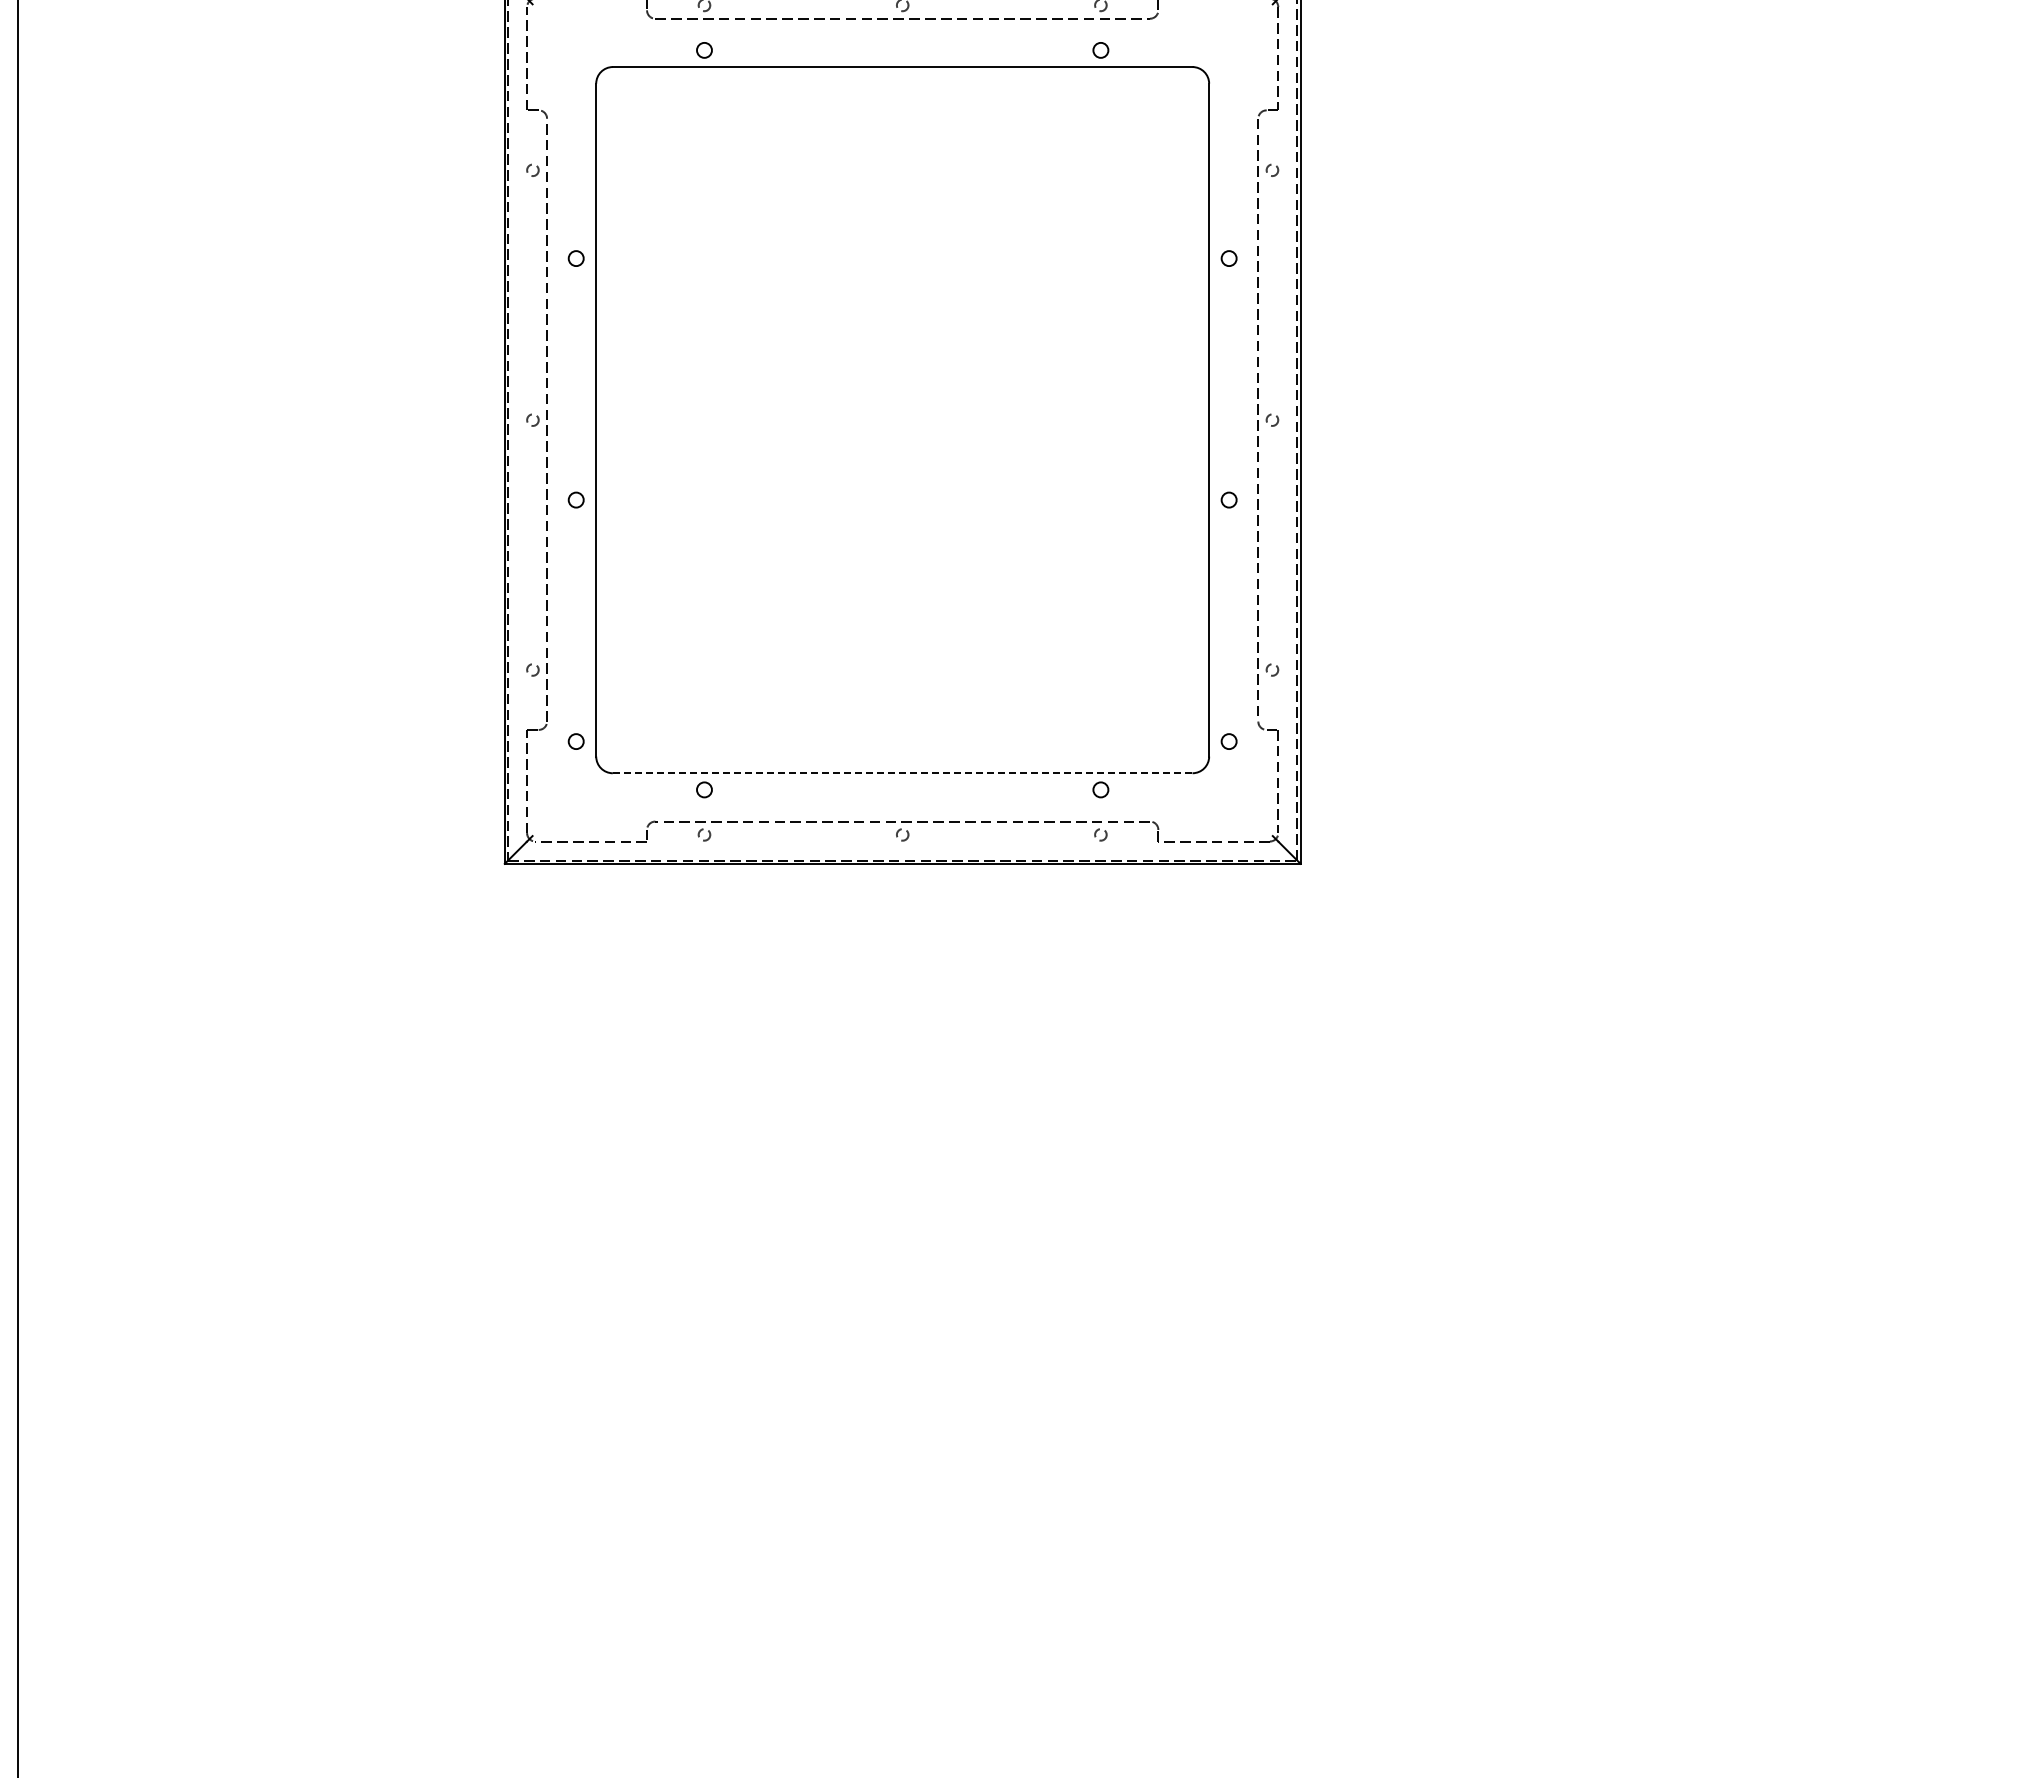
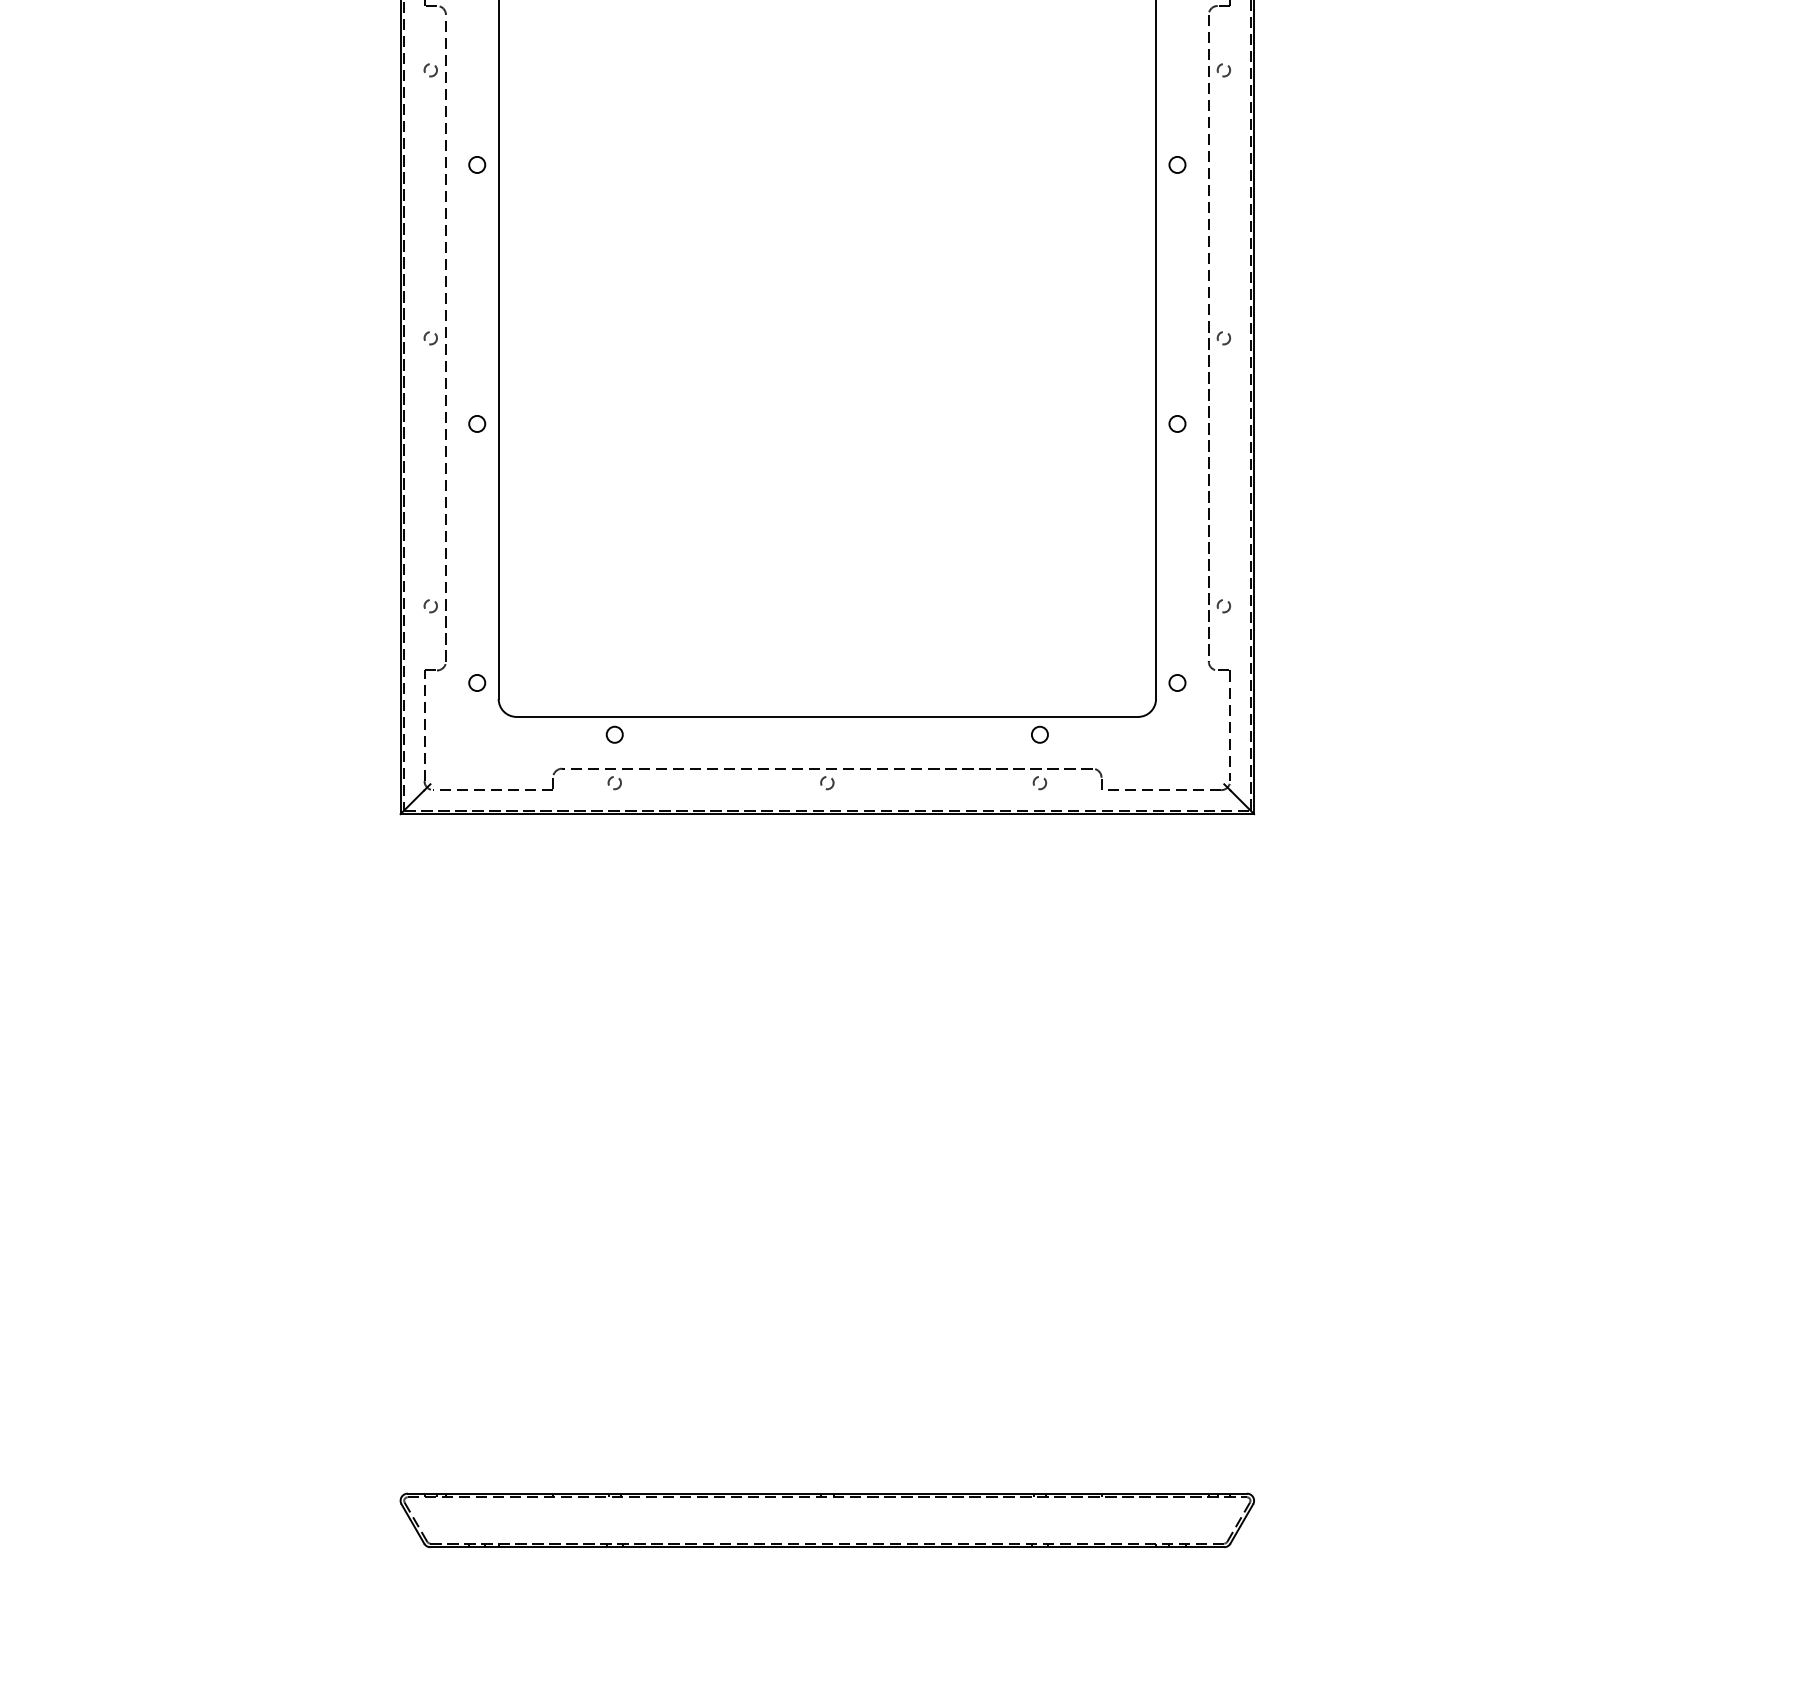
line: (902, 773) -> (827, 717), dashed -> solid
part: (902, 1522) -> (827, 1520), added

